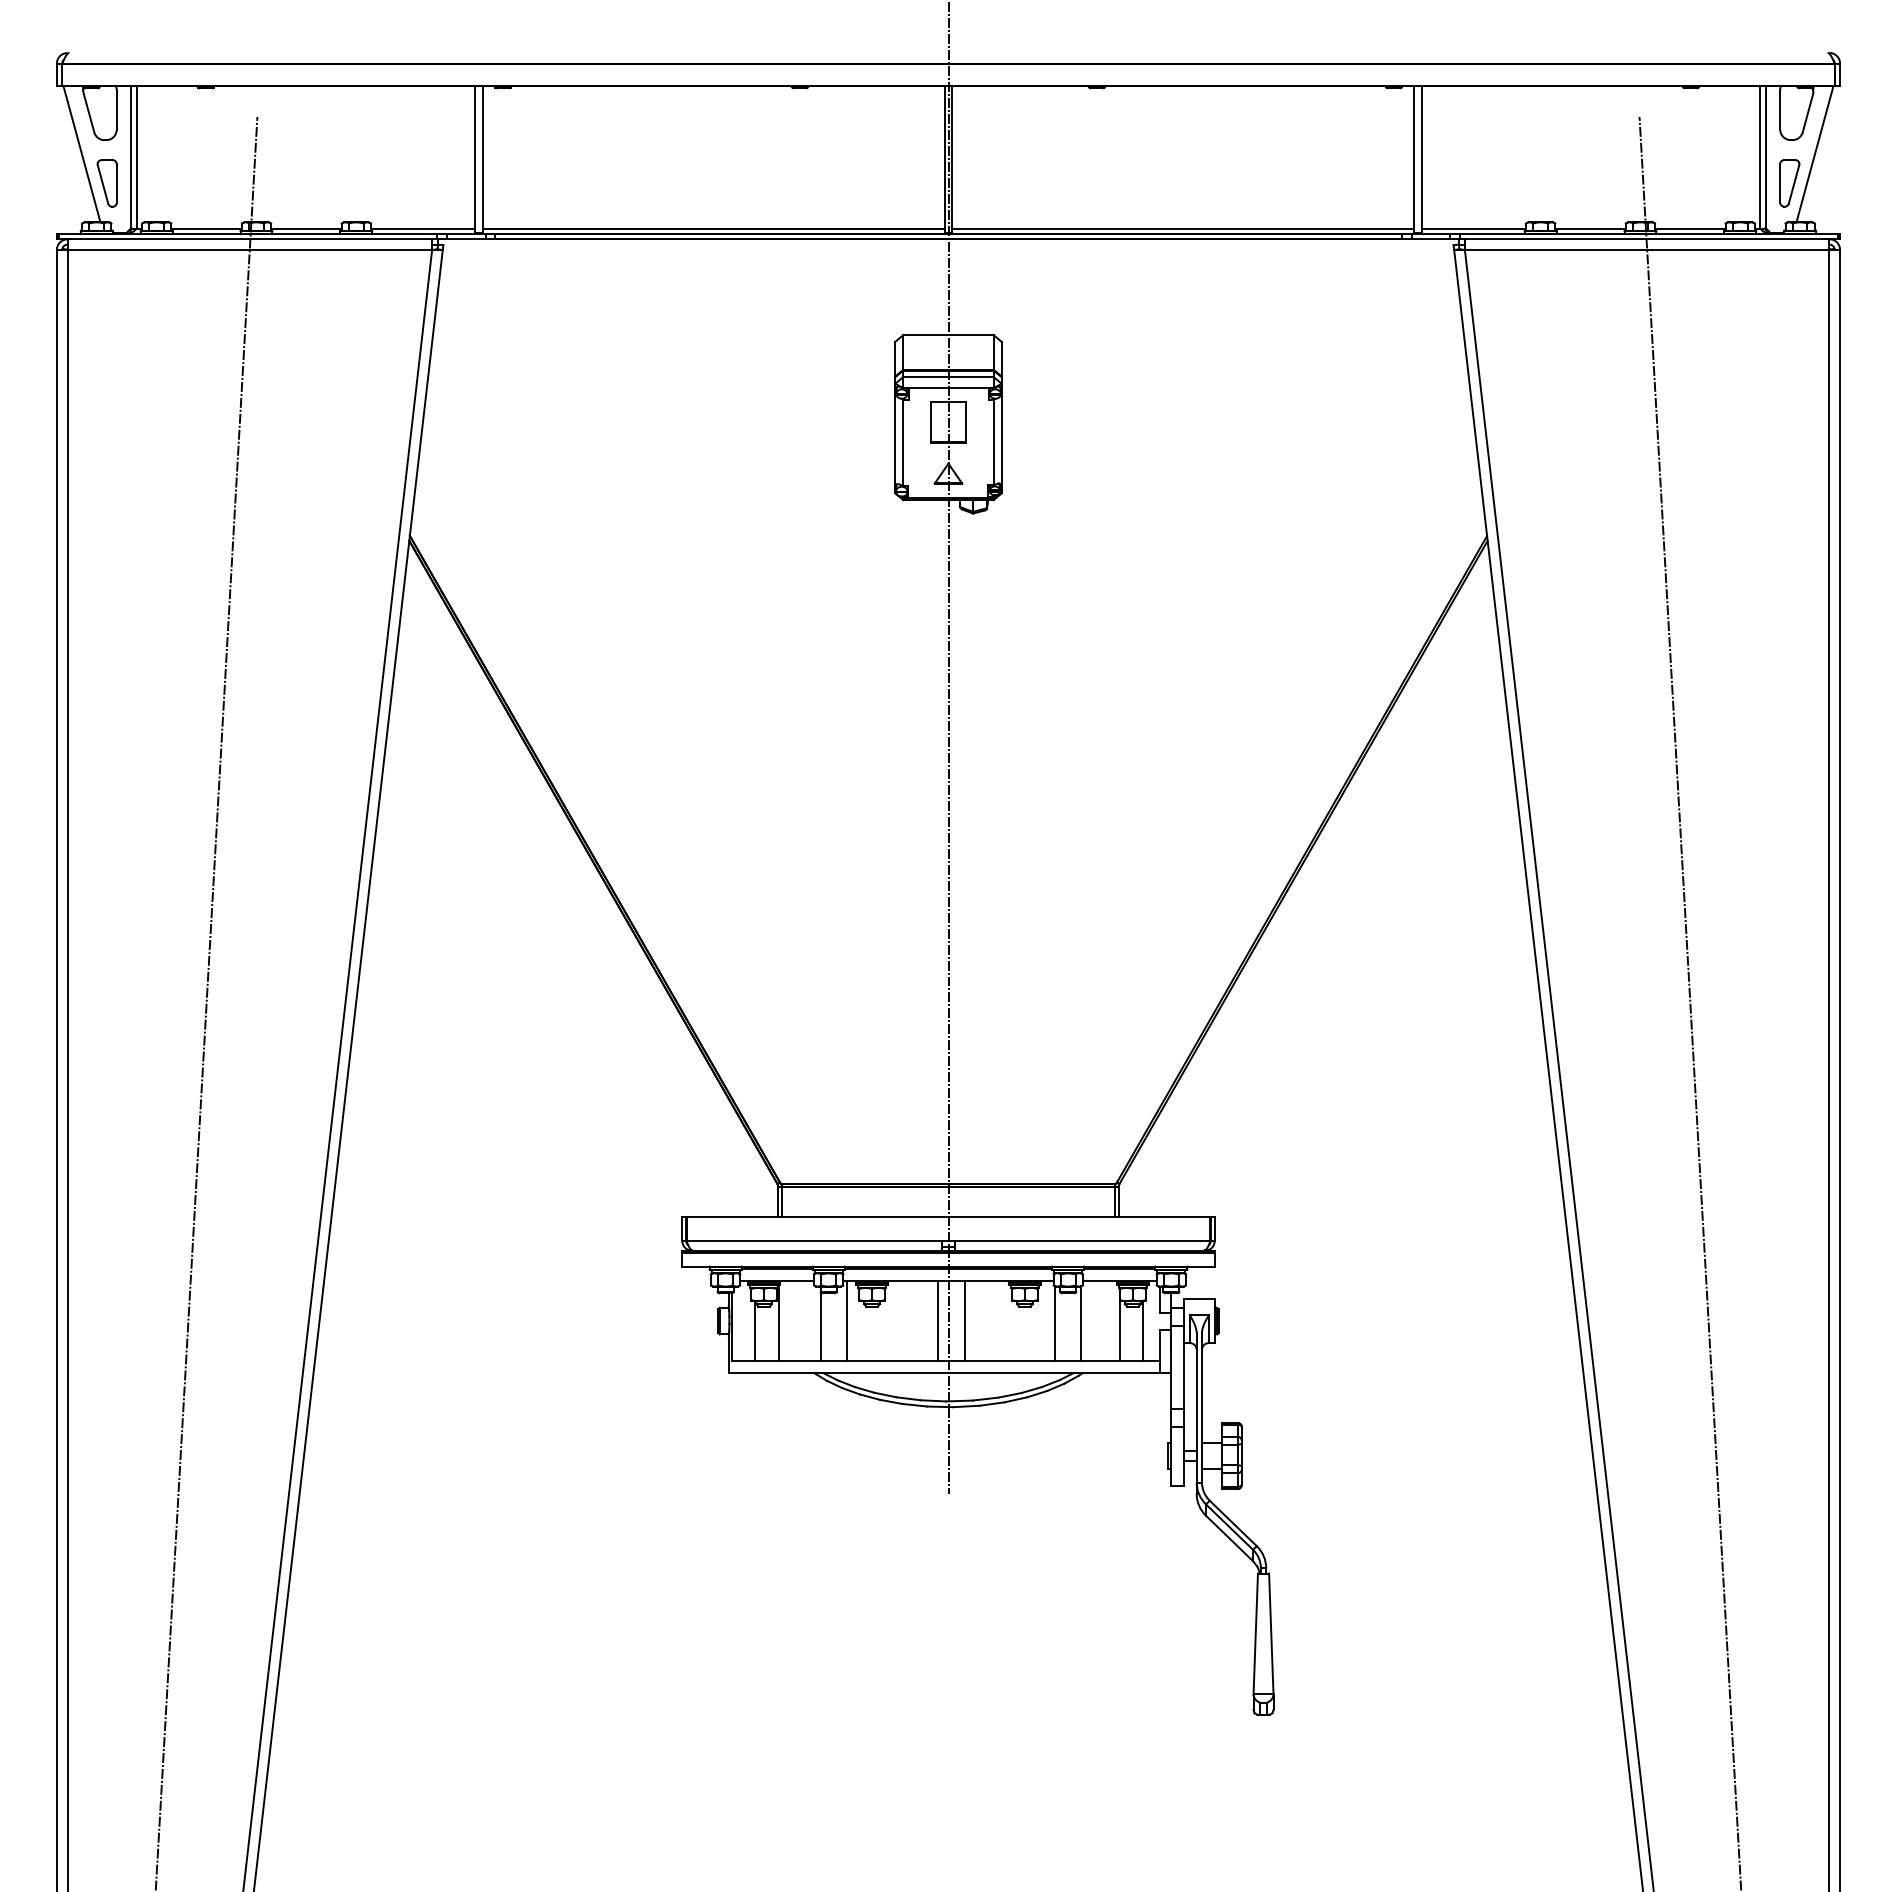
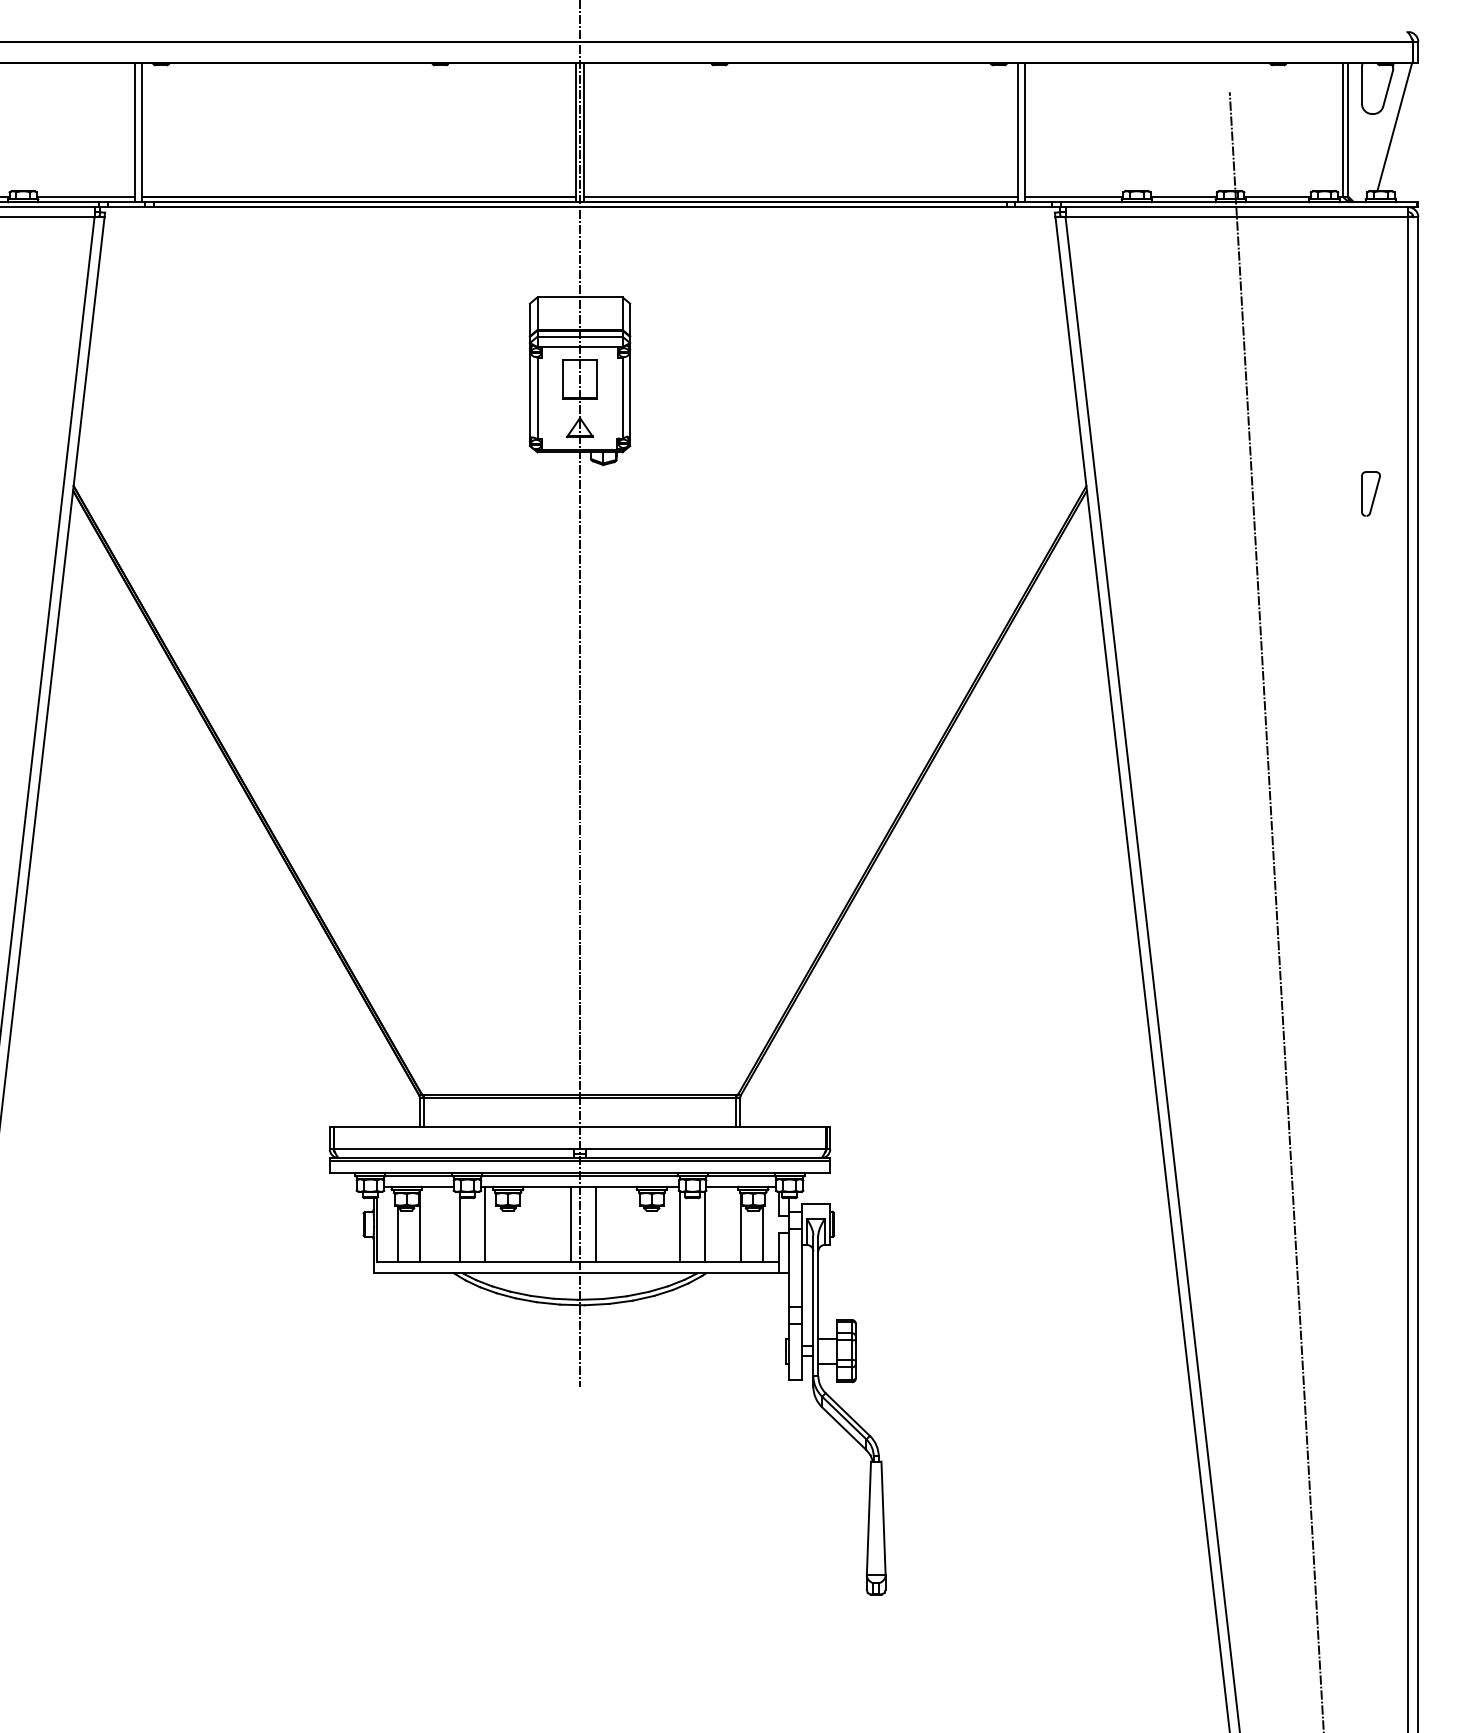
part: (1789, 183) -> (1370, 494), moved

